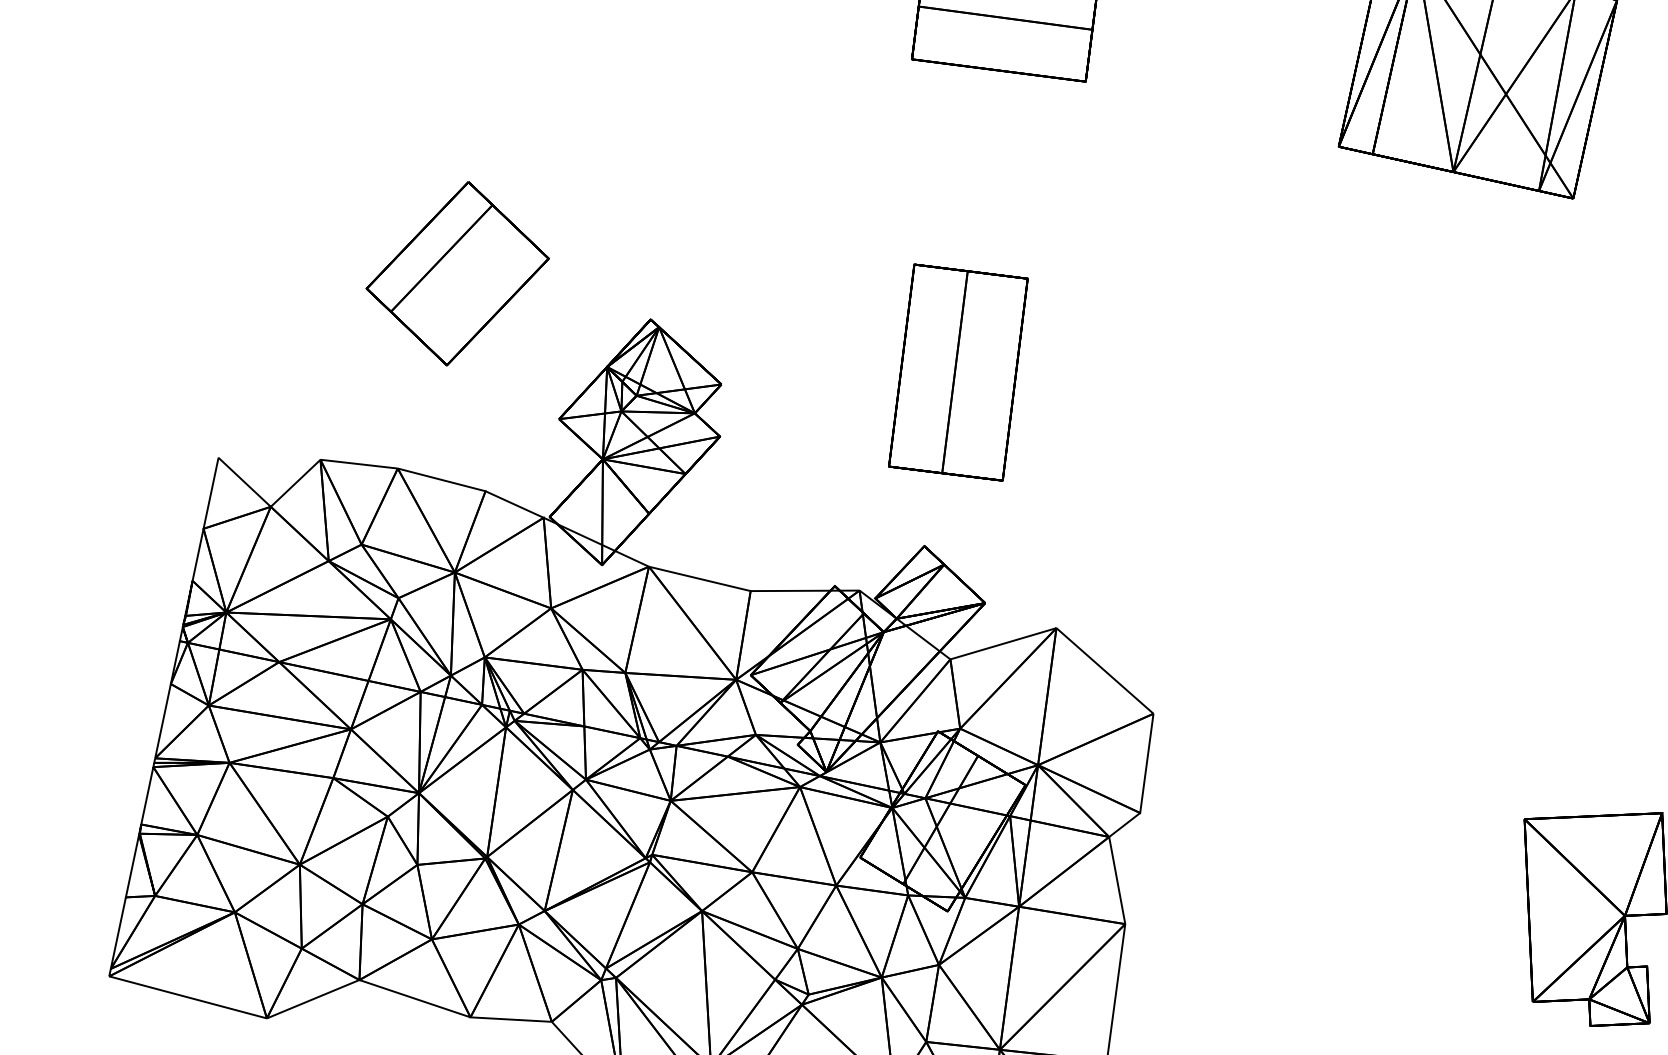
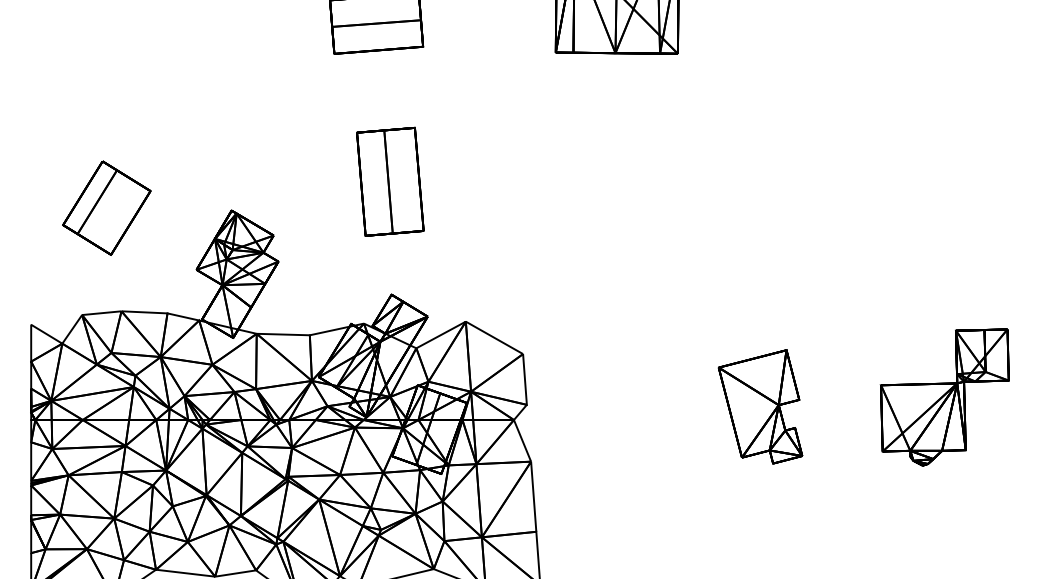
part: (457, 272) -> (106, 207), moved
part: (958, 372) -> (390, 181), moved

